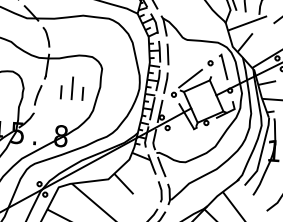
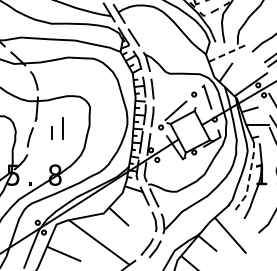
line: (248, 23) -> (227, 53), solid -> dashed
line: (82, 93) -> (72, 132), removed
line: (261, 152) -> (249, 177), solid -> dashed

